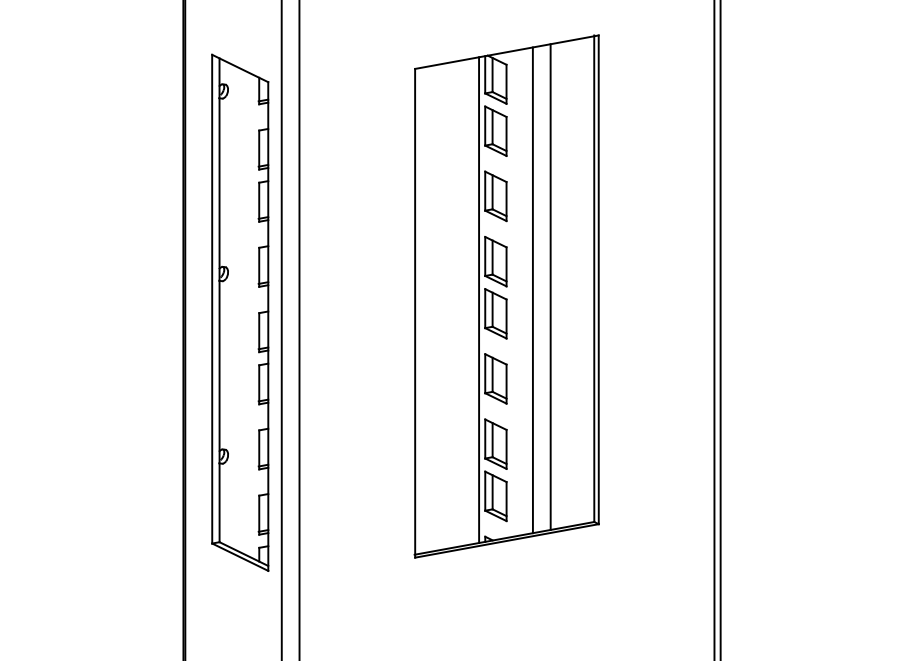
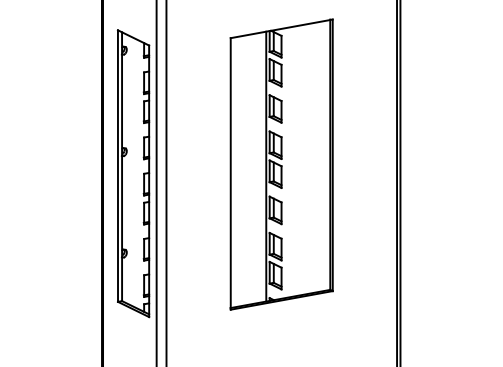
line: (551, 287) -> (306, 159), removed
line: (533, 290) -> (296, 161), removed

